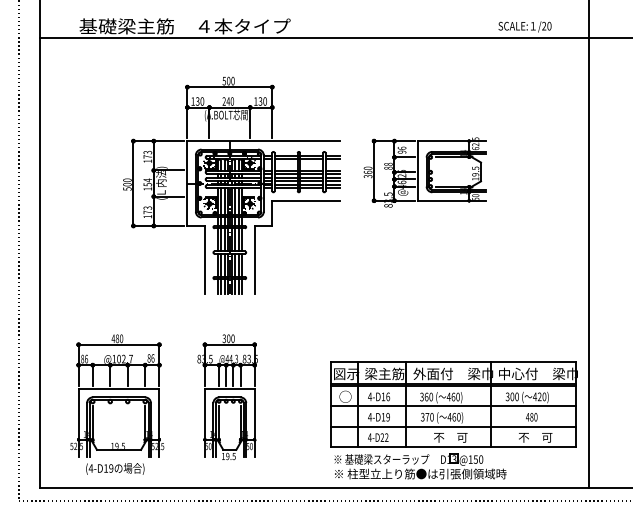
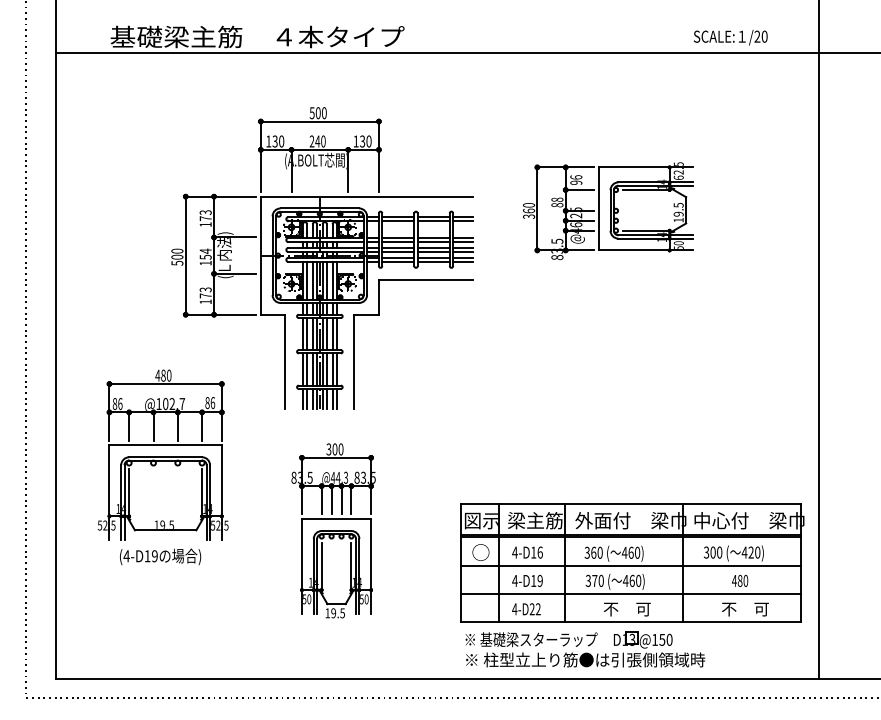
part: (424, 172) -> (607, 211), moved
part: (227, 397) -> (333, 531), moved
part: (117, 404) -> (163, 467), moved

